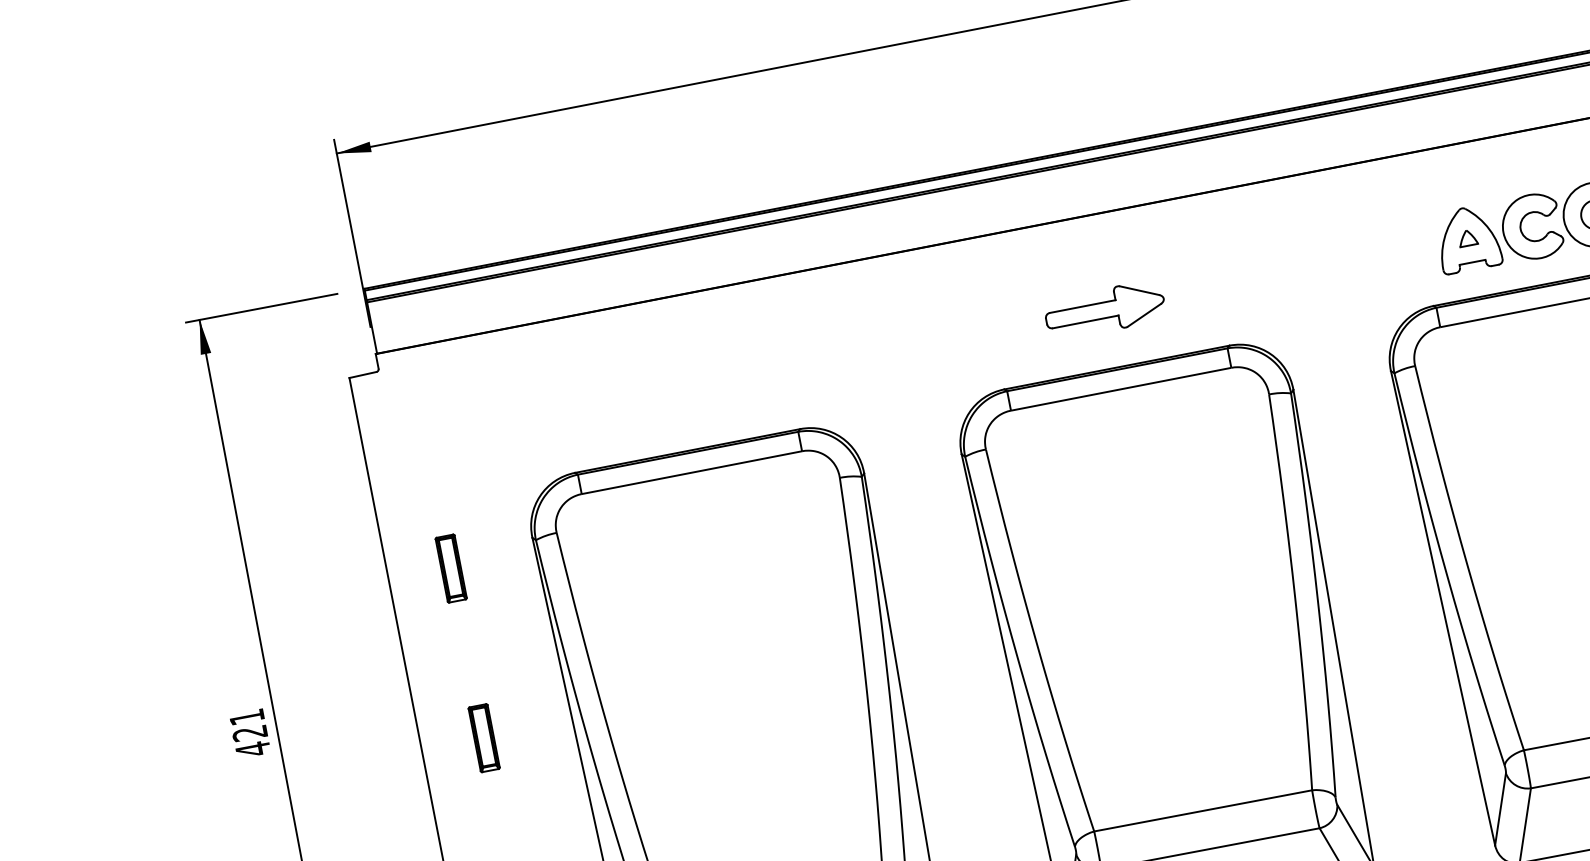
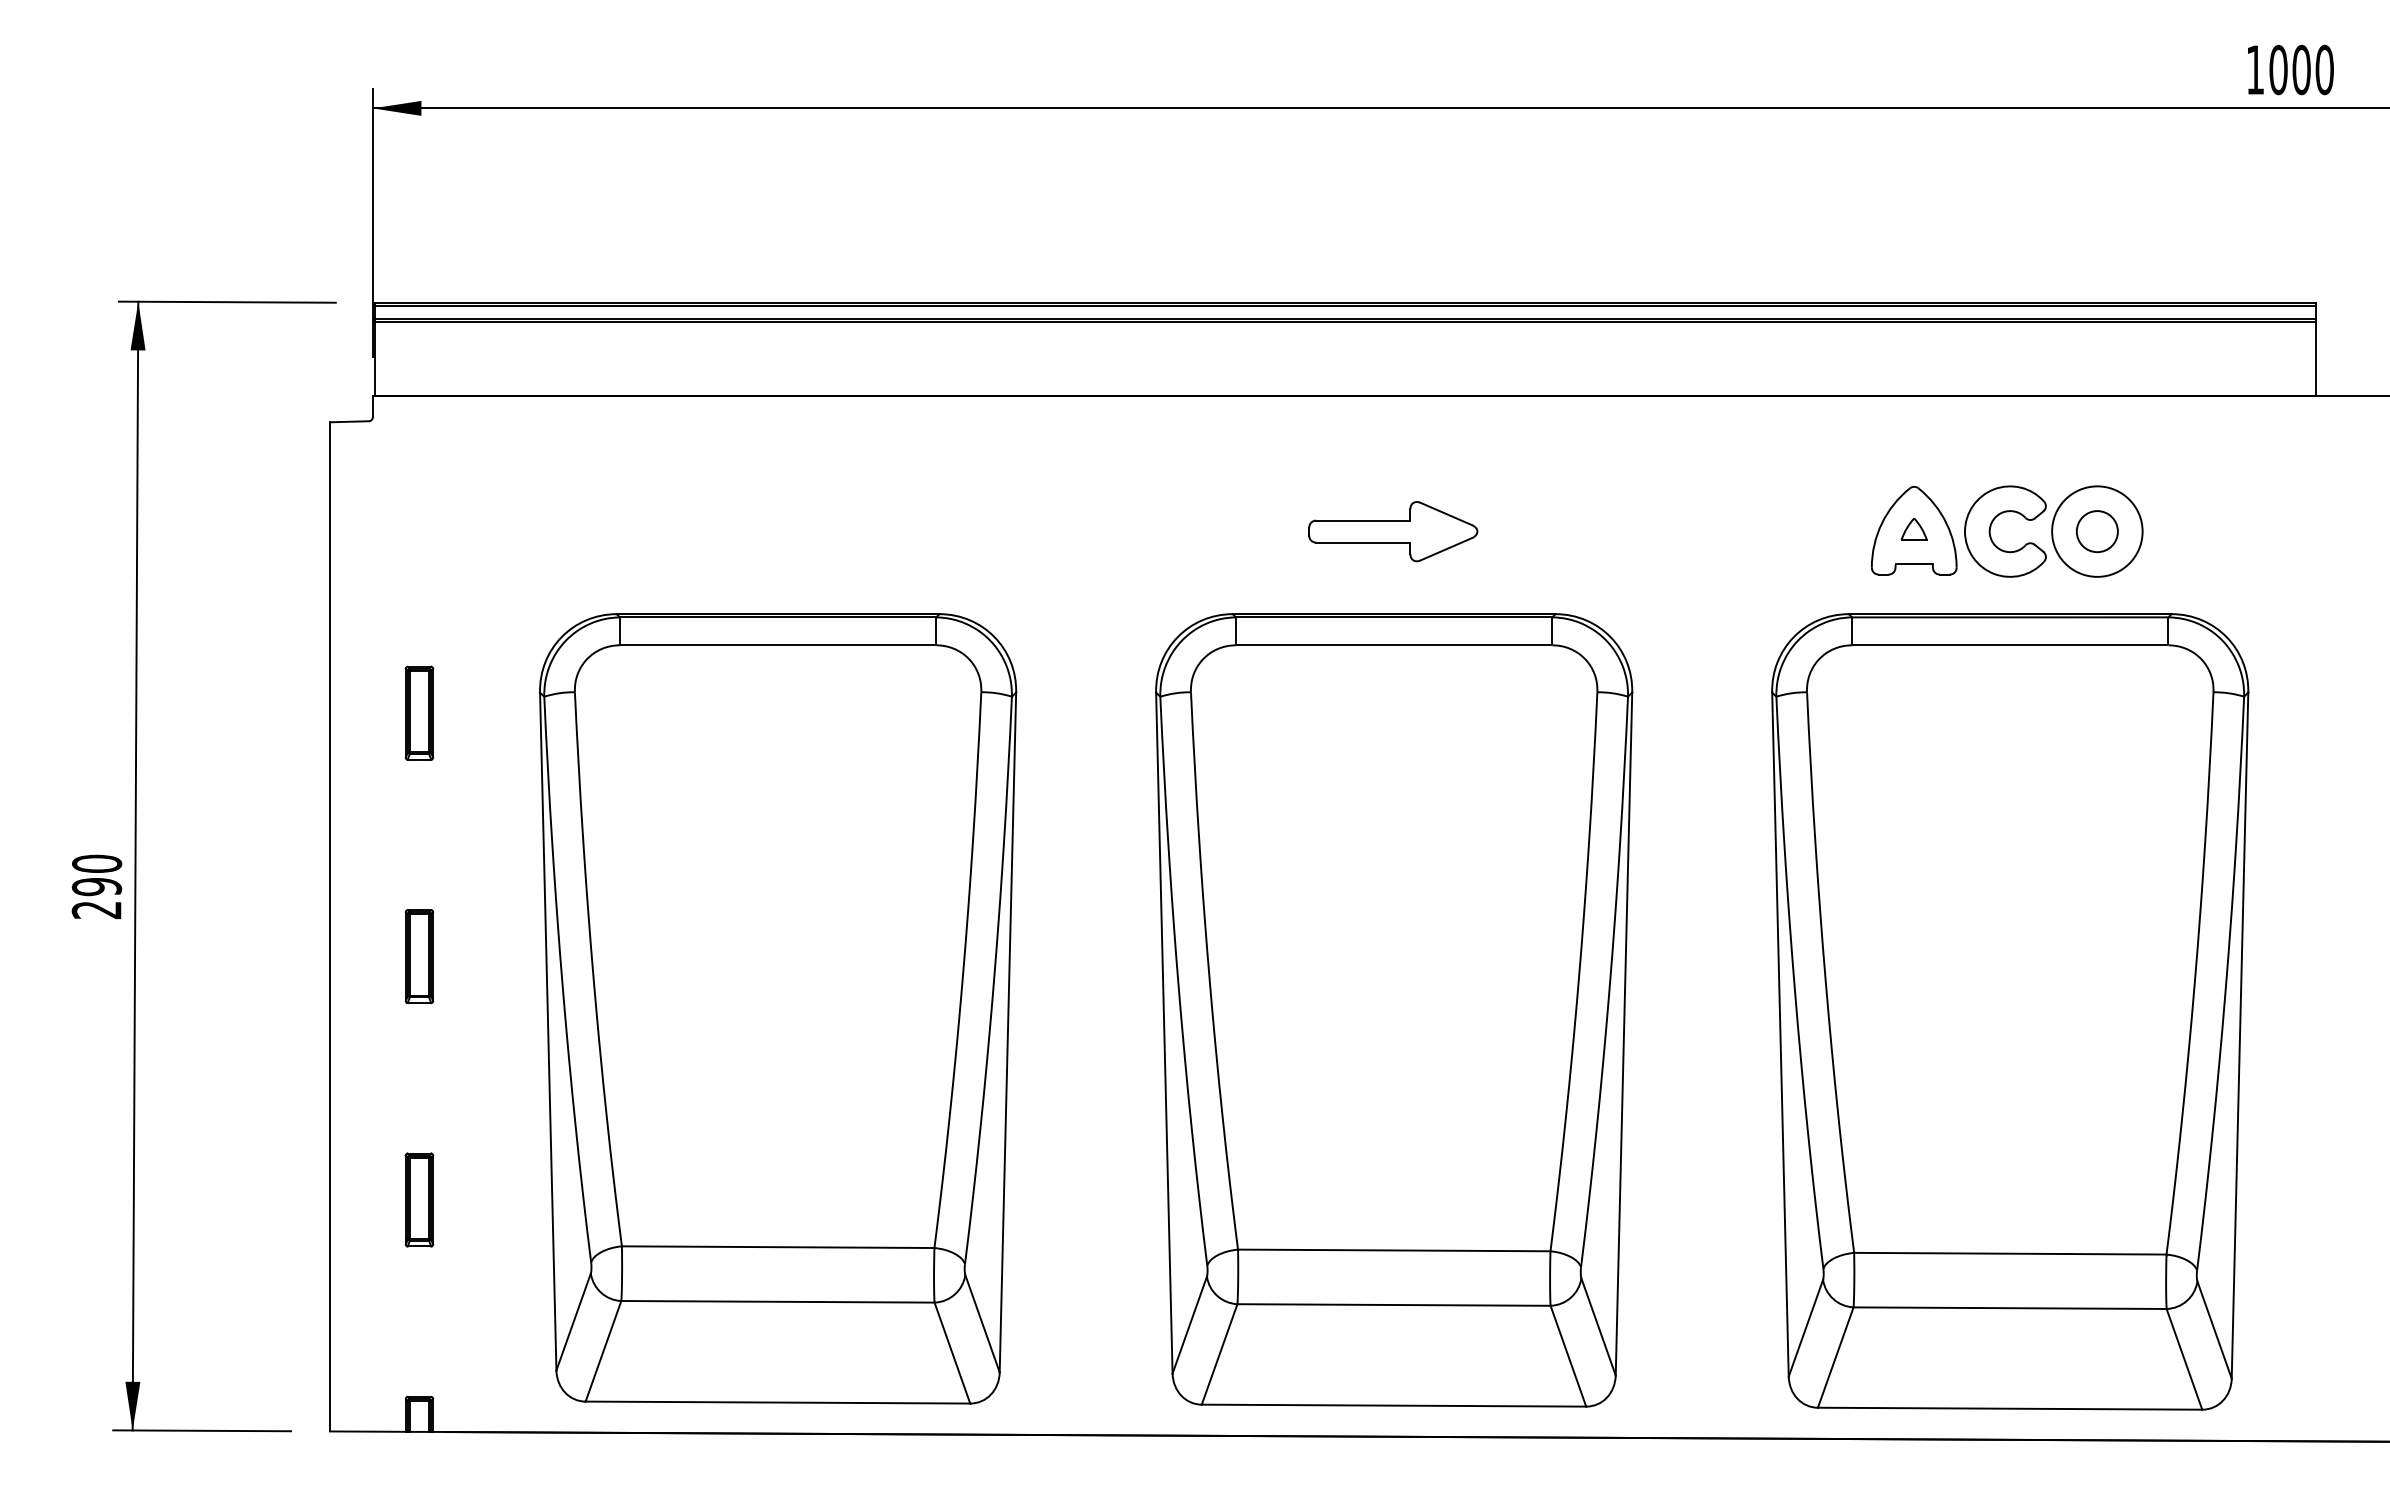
text: (249, 733) -> (96, 886), 421 -> 290

